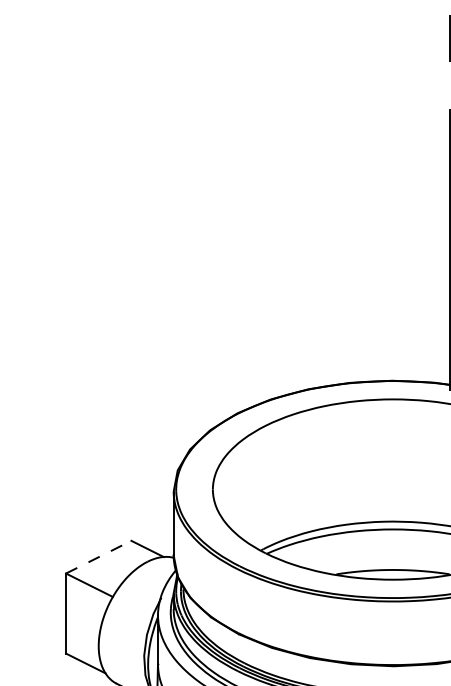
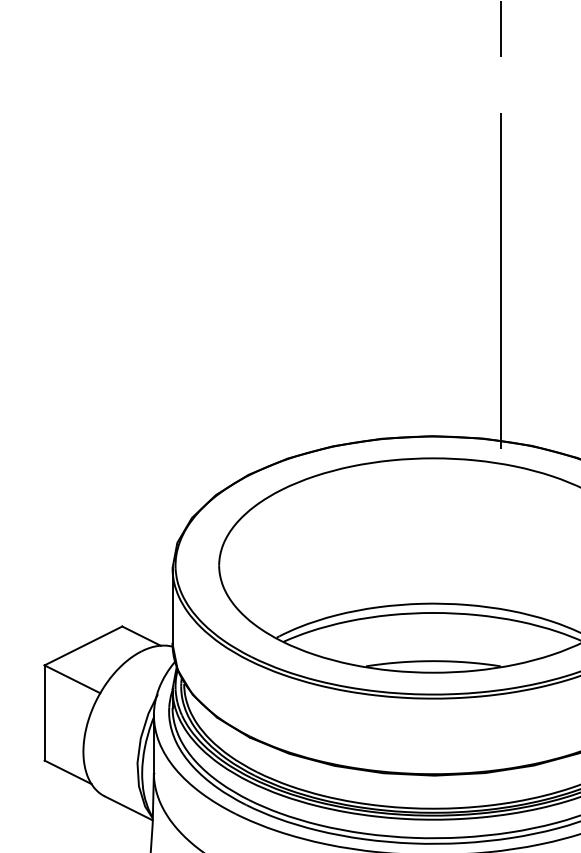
line: (98, 556) -> (83, 645), dashed -> solid

